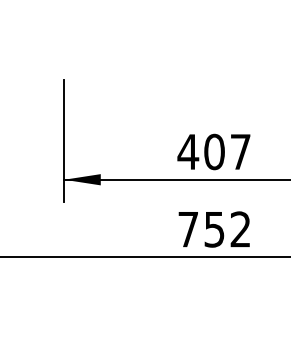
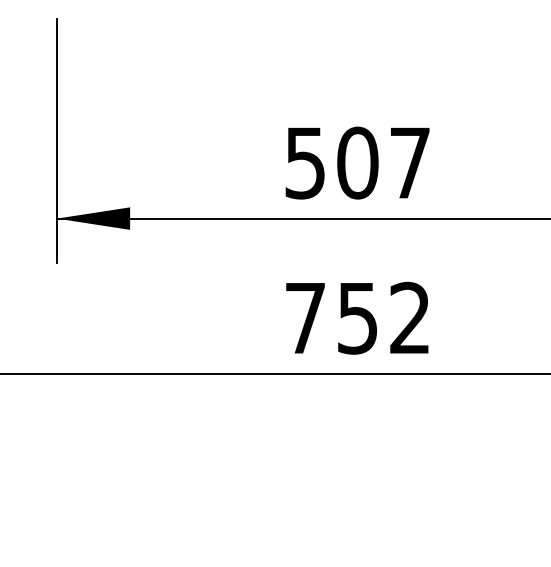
text: (188, 152) -> (305, 164), 407 -> 507

